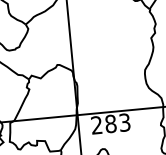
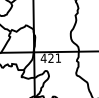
text: (109, 124) -> (50, 58), 283 -> 421

